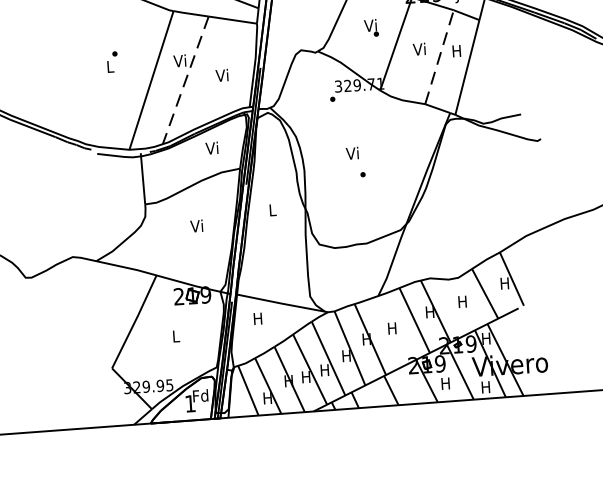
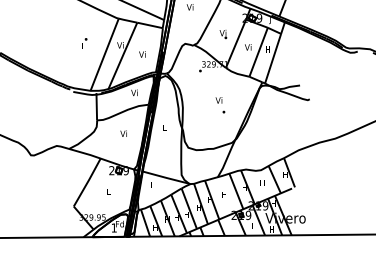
line: (439, 55) -> (258, 51), dashed -> solid
line: (184, 79) -> (122, 55), dashed -> solid
text: (355, 162) -> (220, 105), moved

